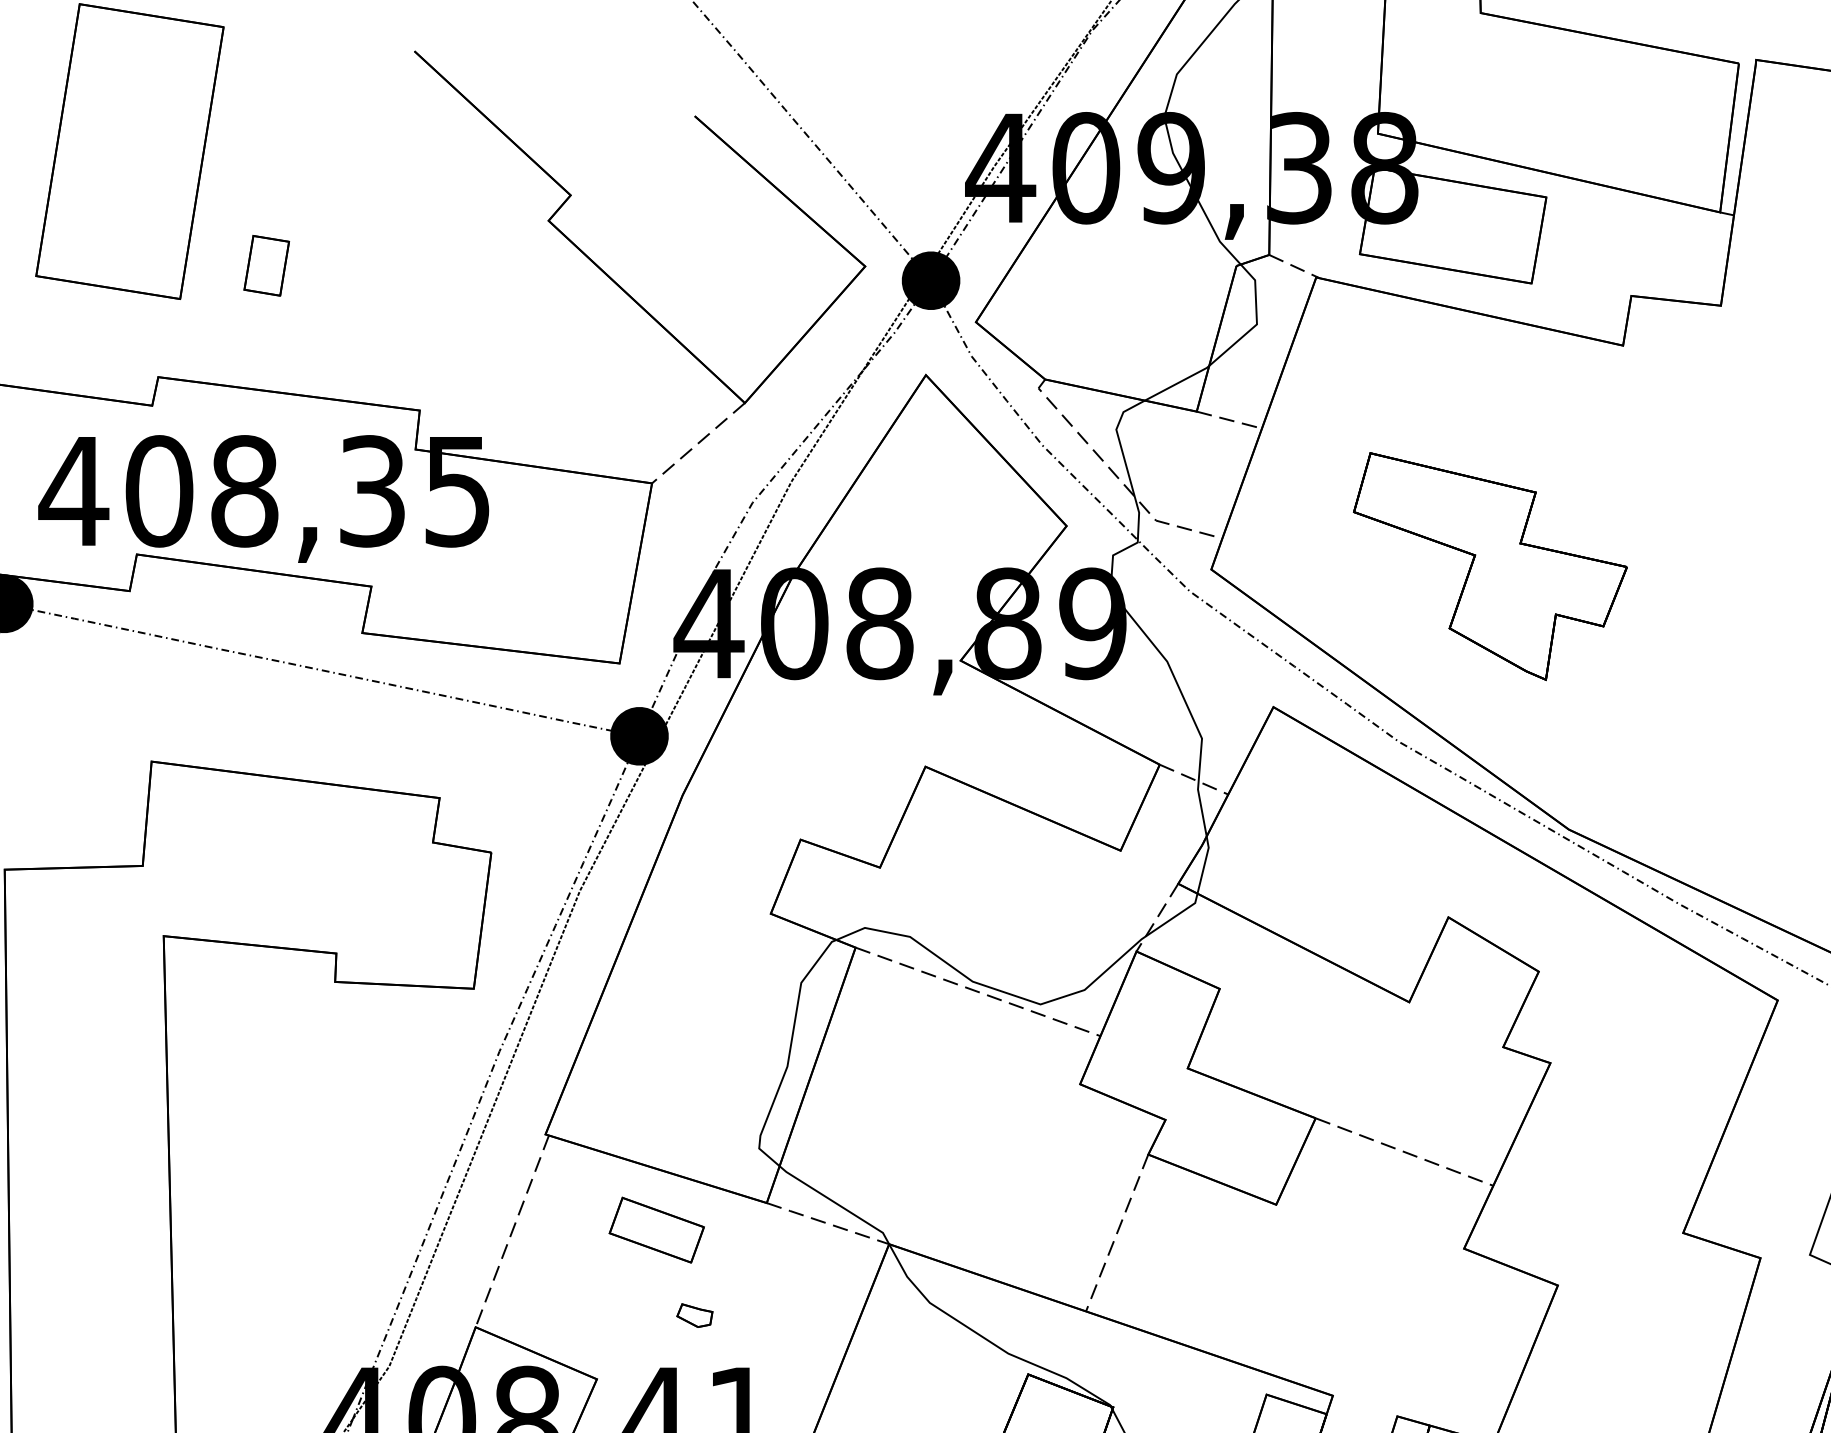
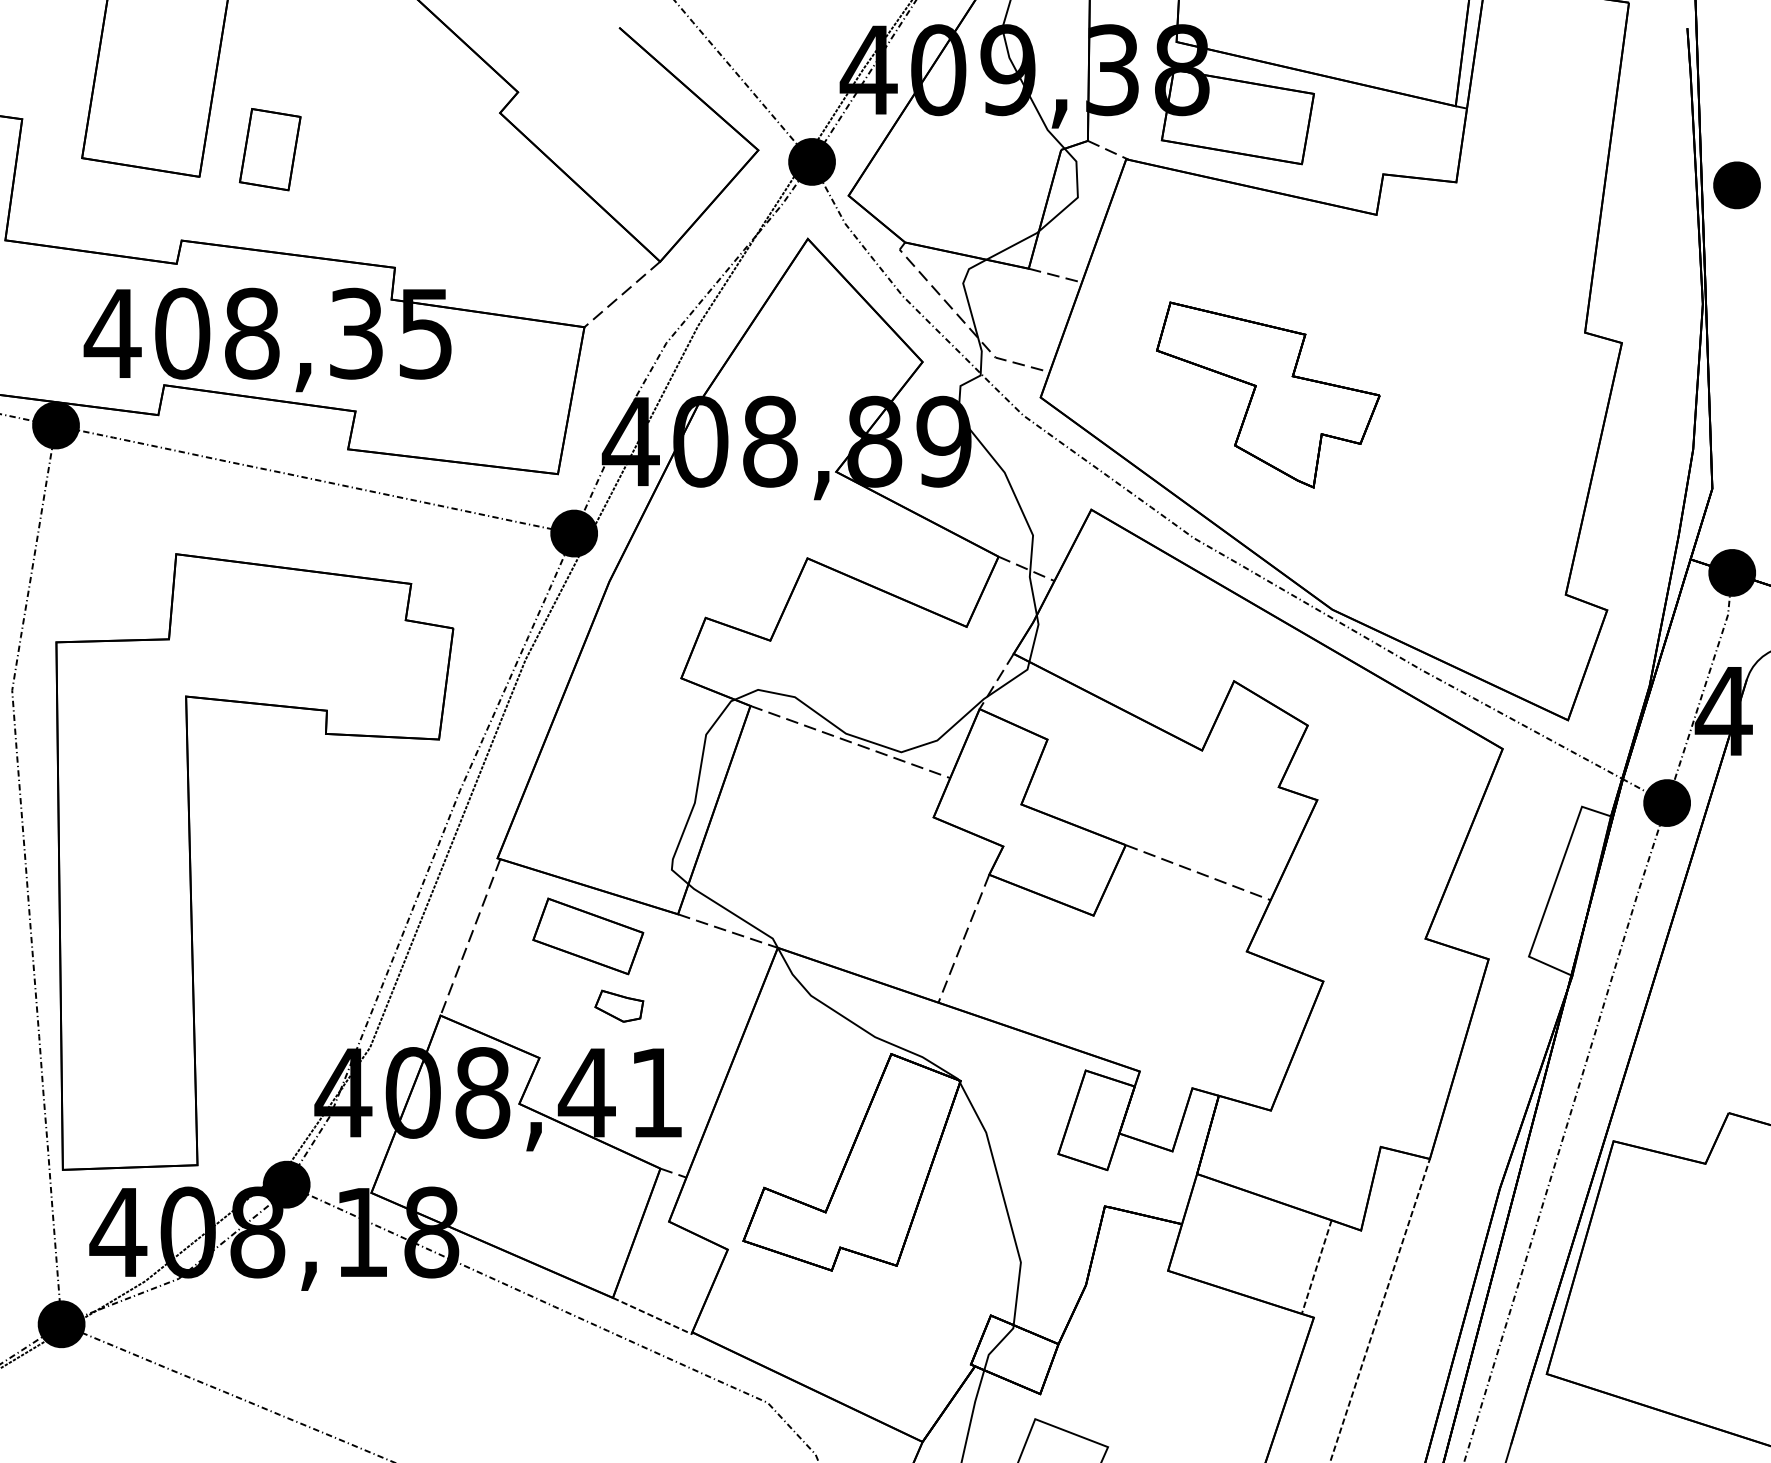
part: (265, 265) -> (269, 149), size x1.67
part: (657, 1230) -> (588, 936), size x1.43
part: (695, 1314) -> (619, 1005), size x1.67

